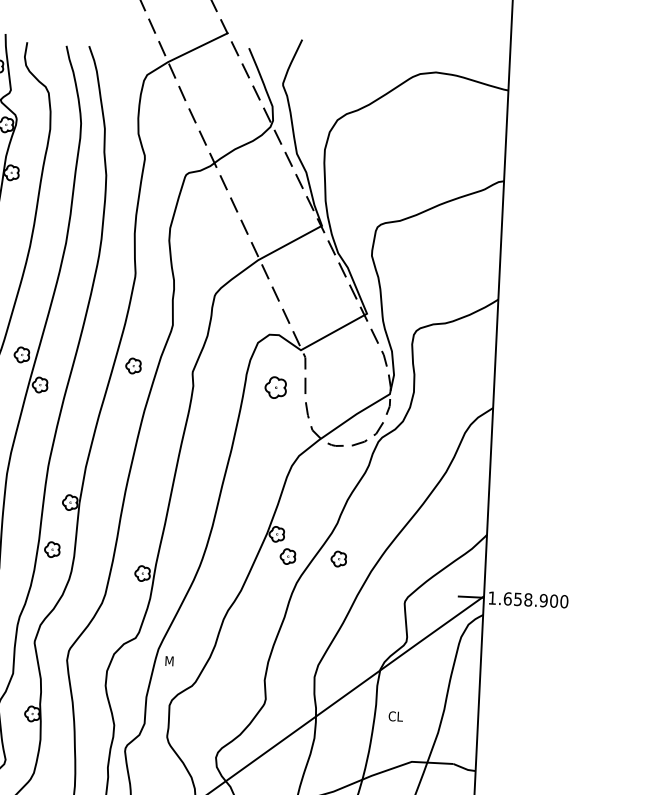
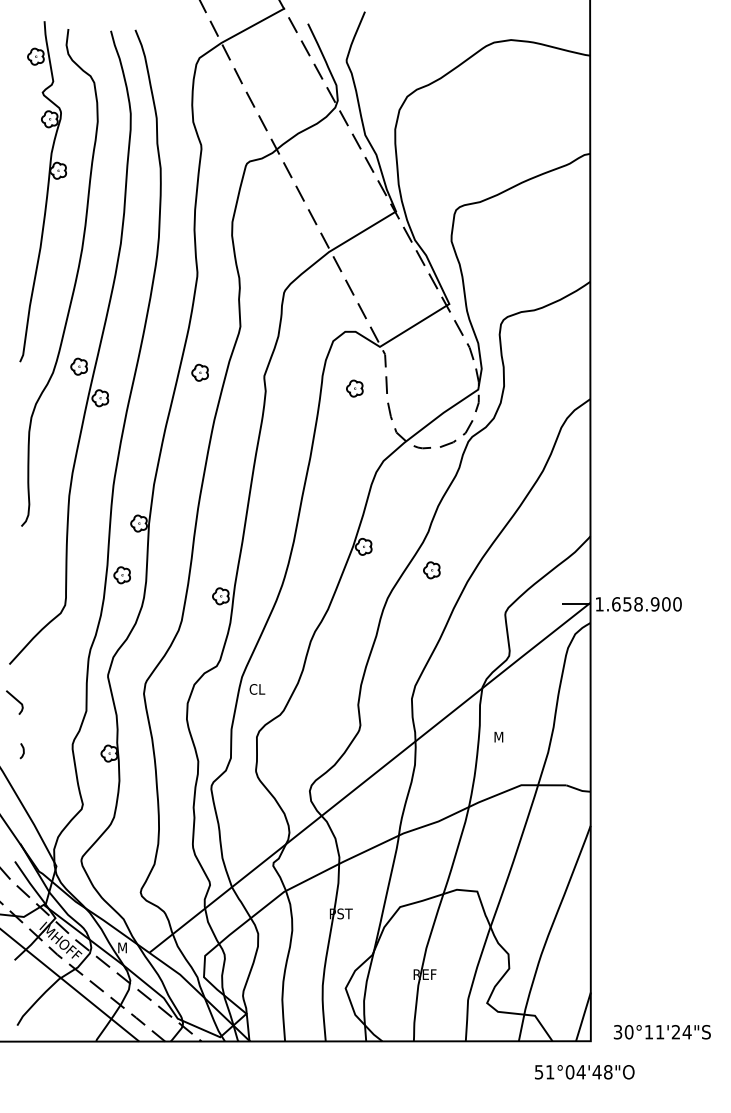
part: (275, 387) -> (354, 388), size x0.71
part: (287, 556) -> (376, 570), removed
text: (172, 661) -> (257, 689), M -> CL
text: (395, 715) -> (501, 736), CL -> M

